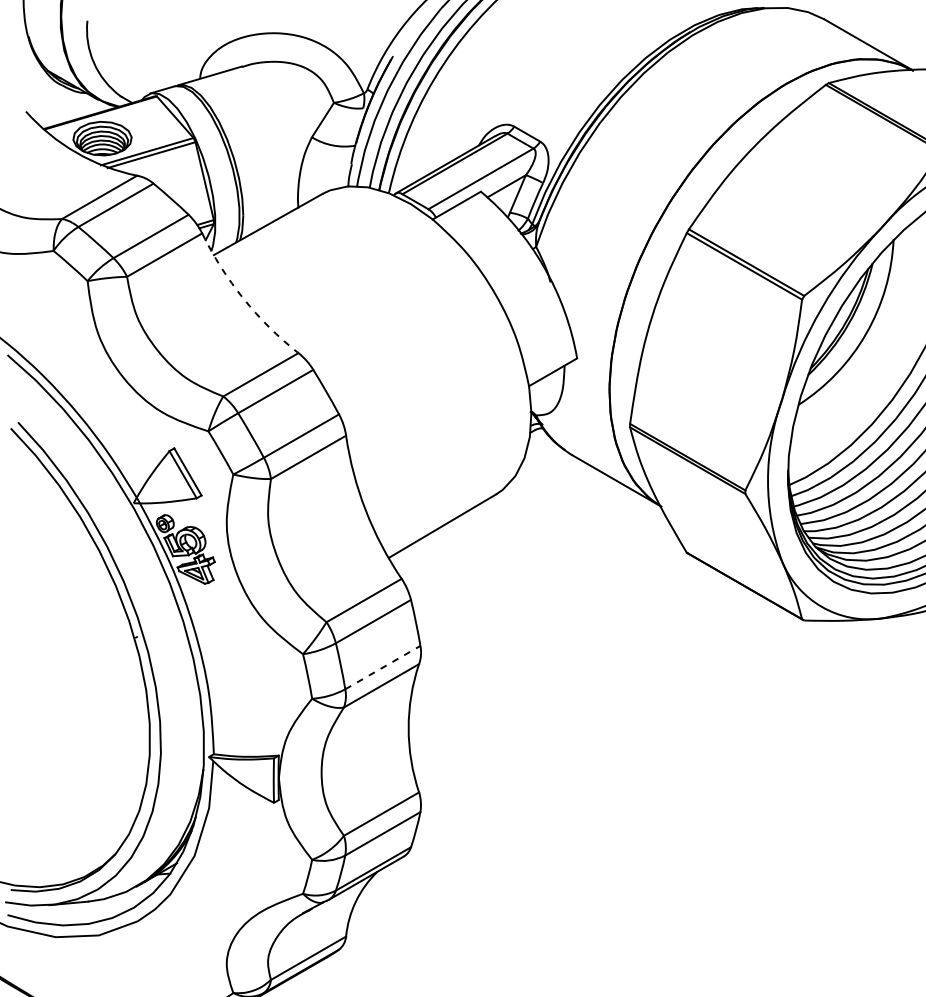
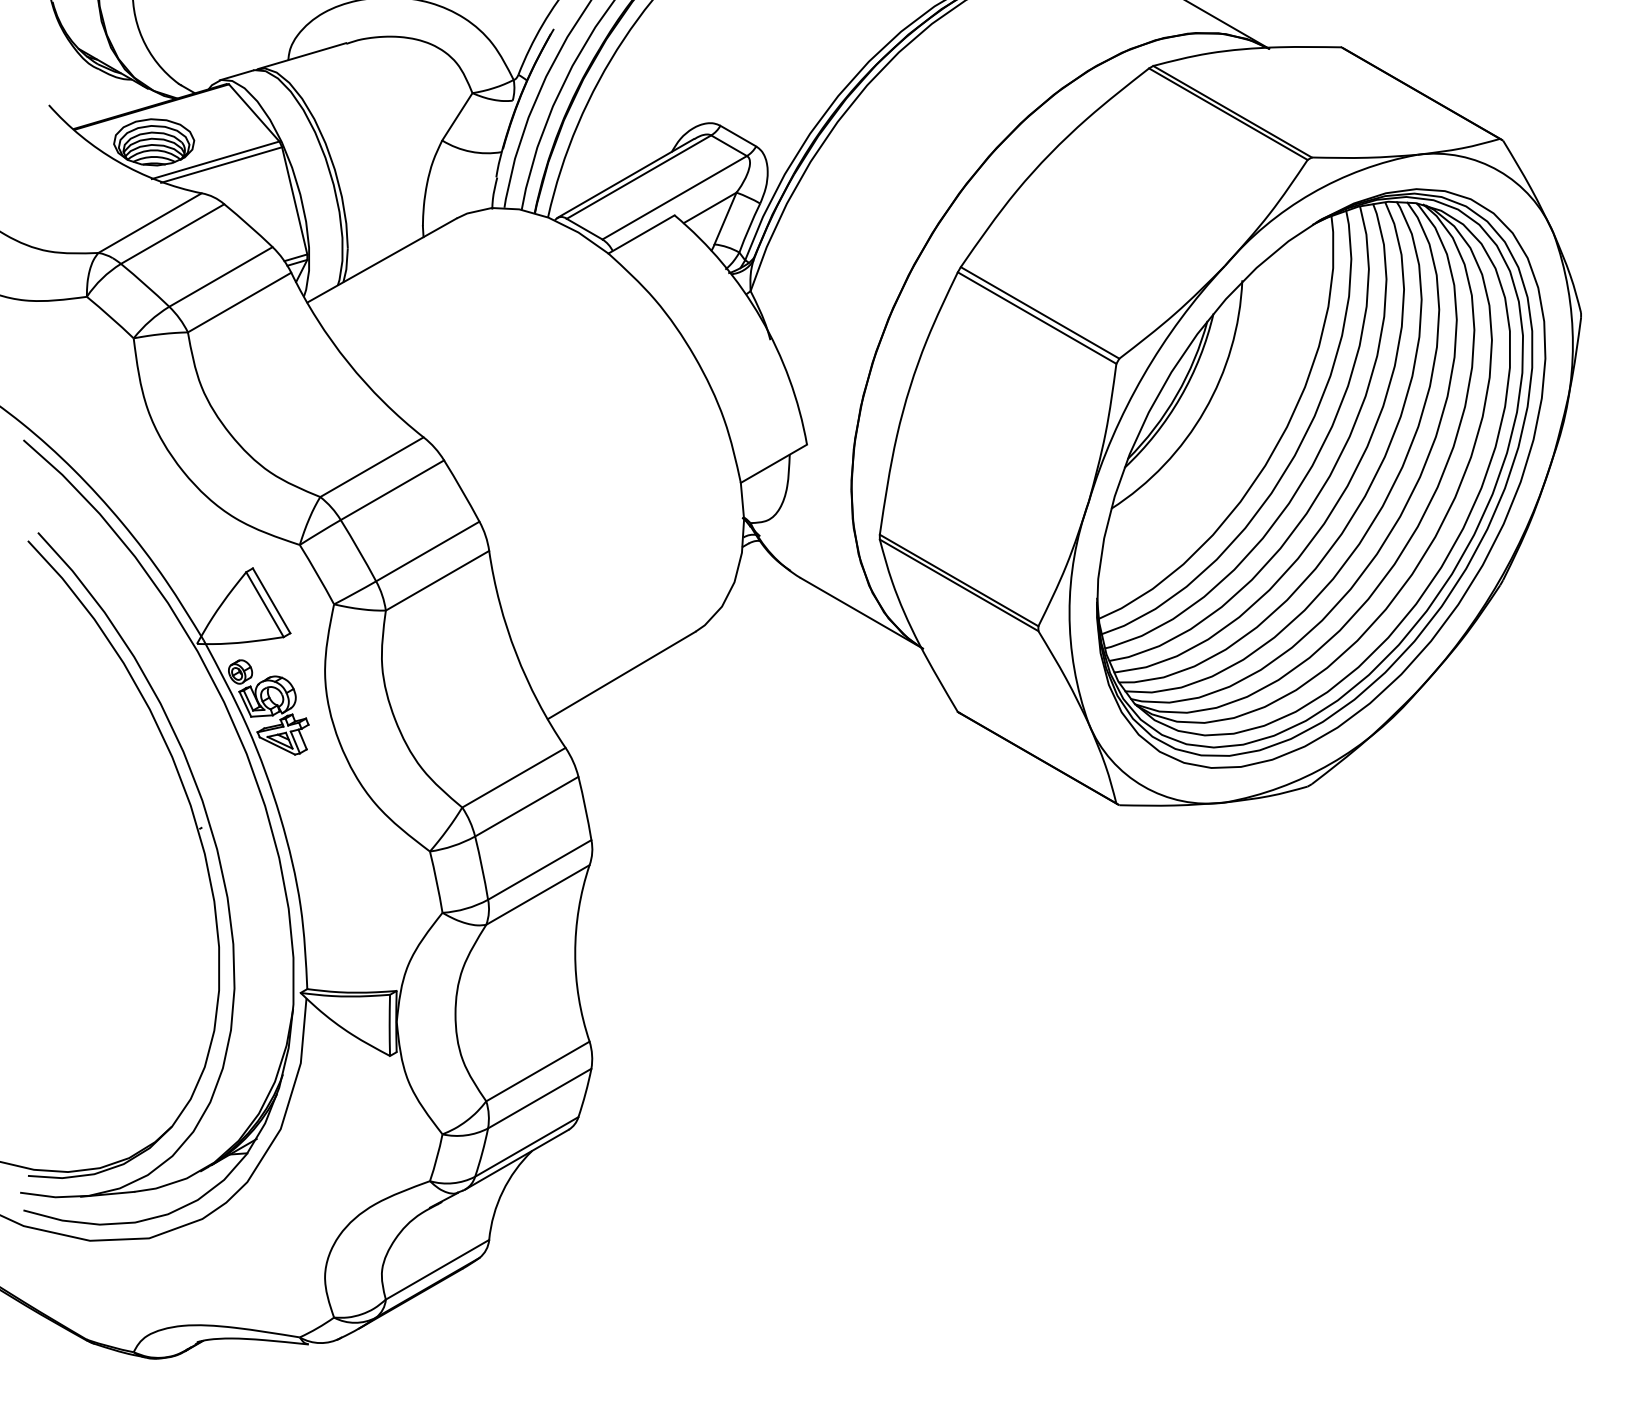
arc: (243, 298) -> (348, 362), dashed -> solid
line: (382, 667) -> (539, 869), dashed -> solid

